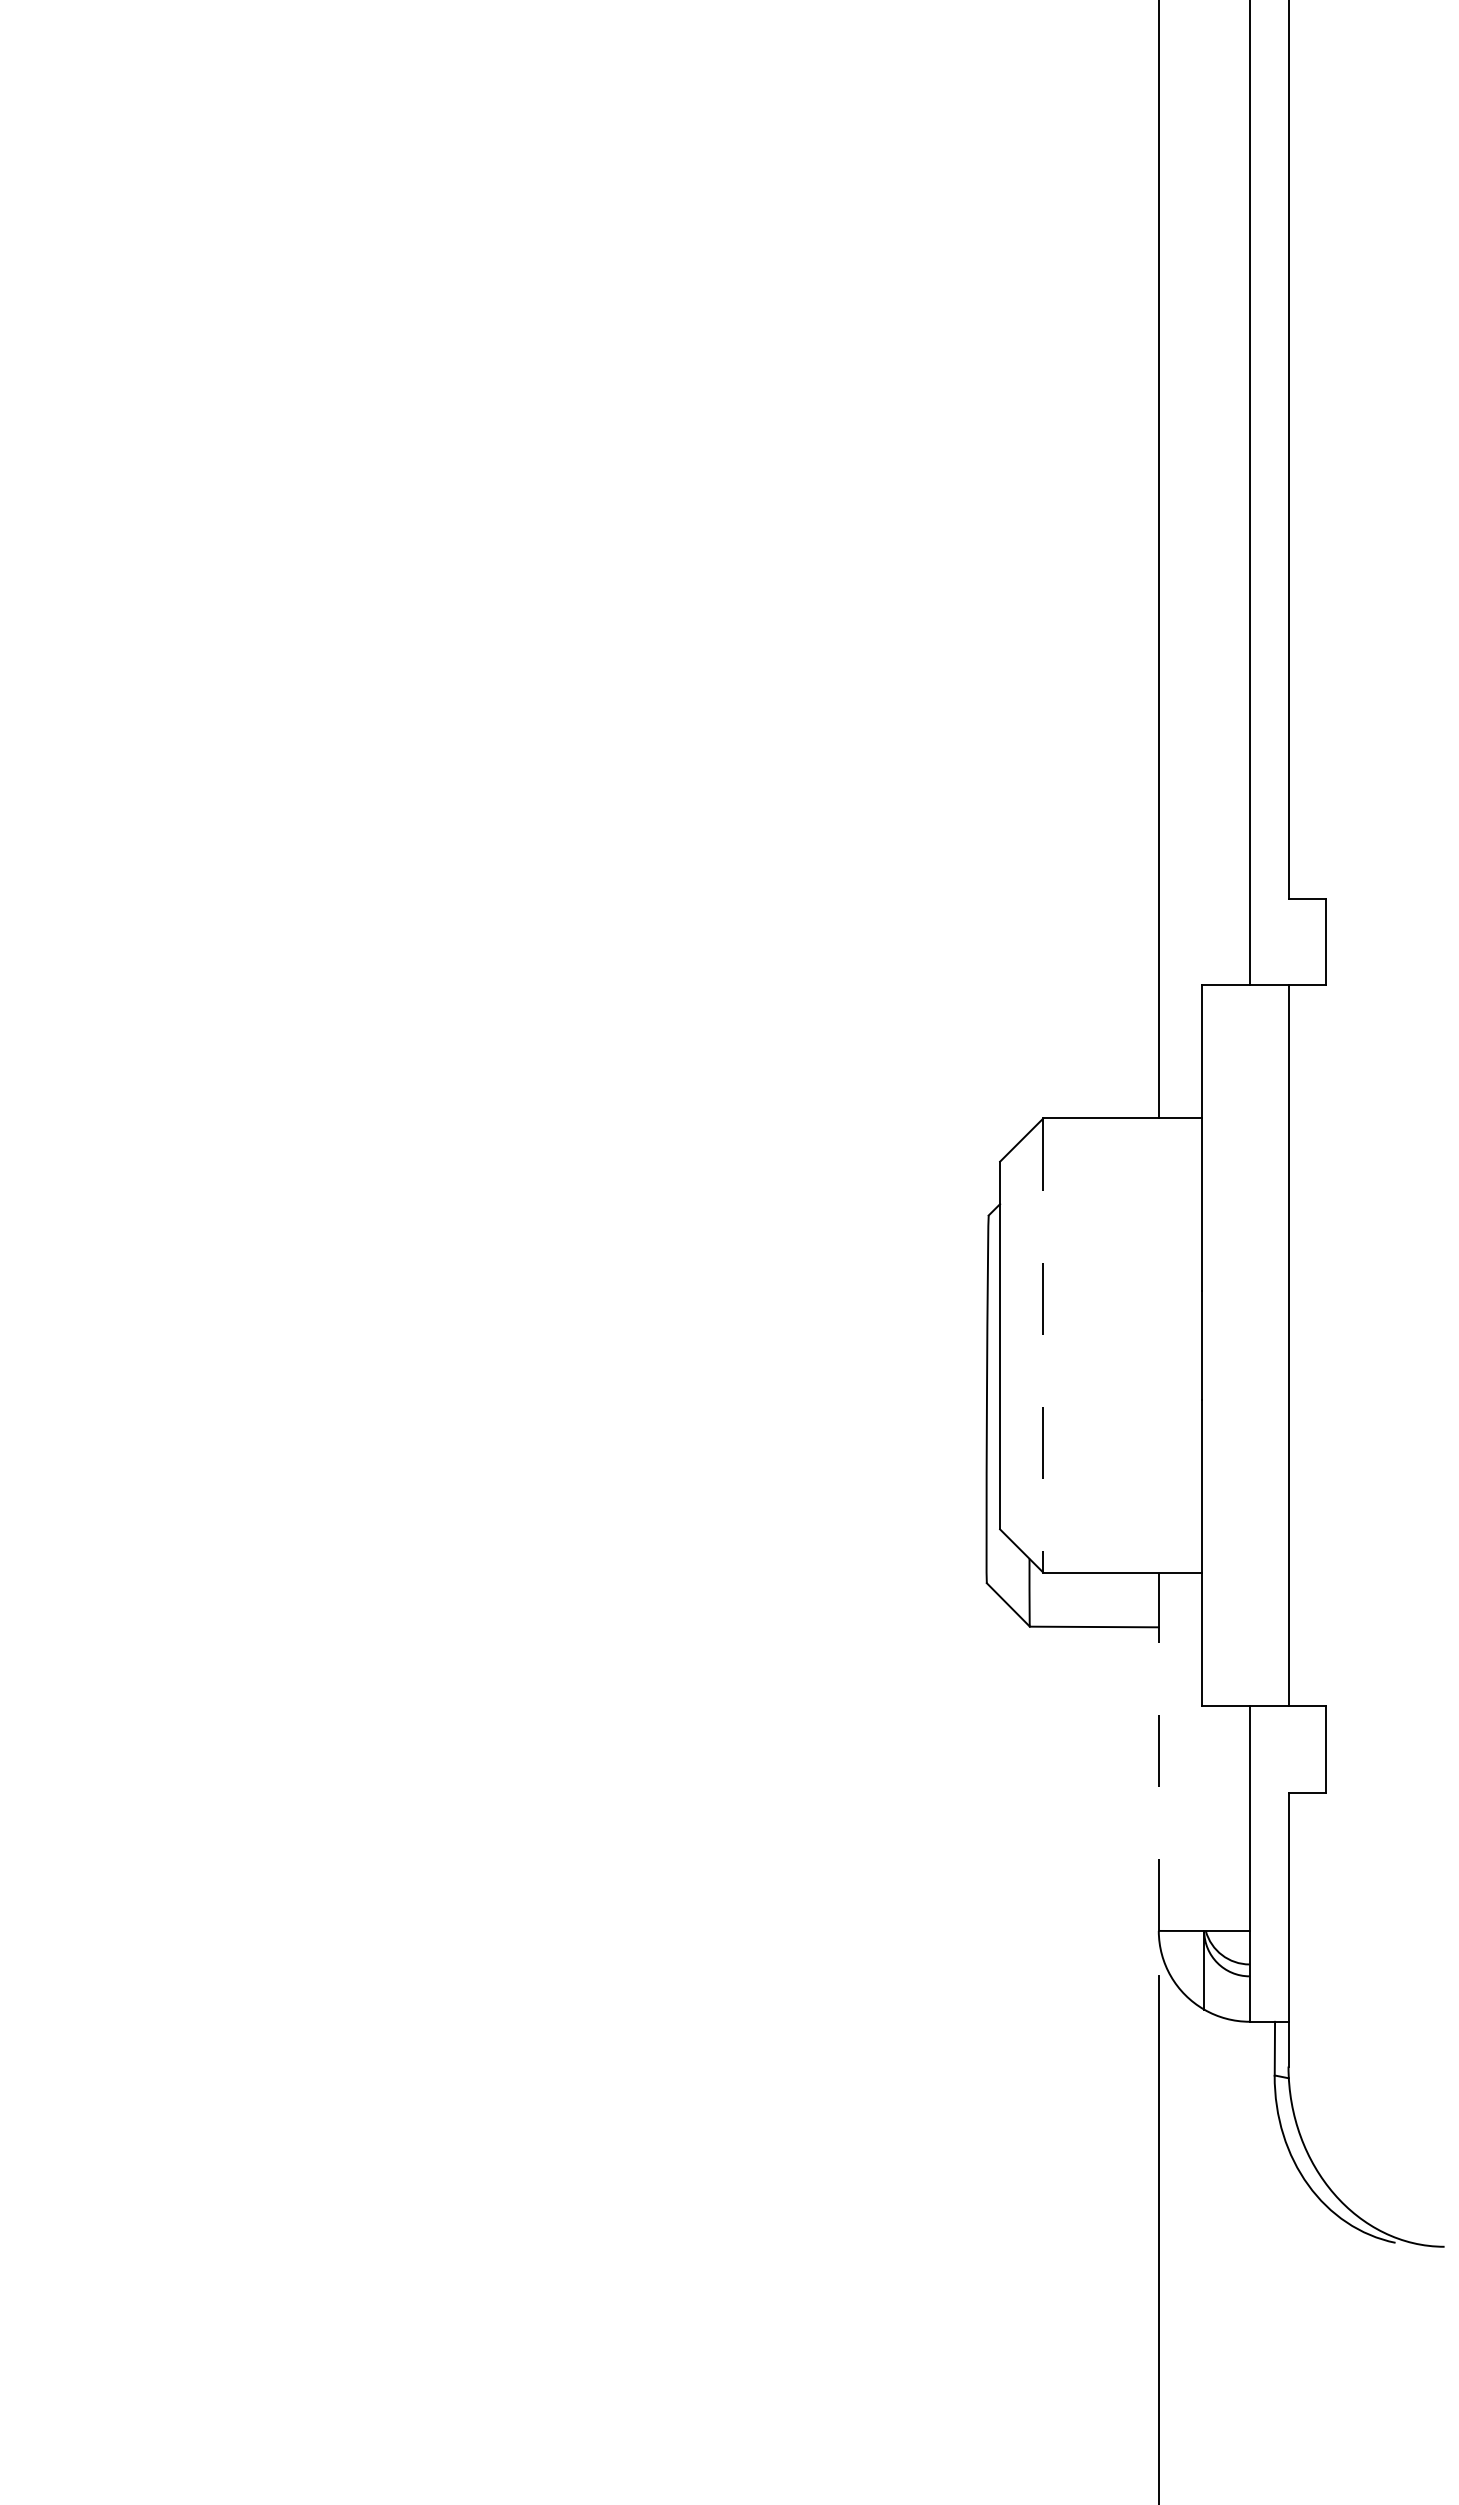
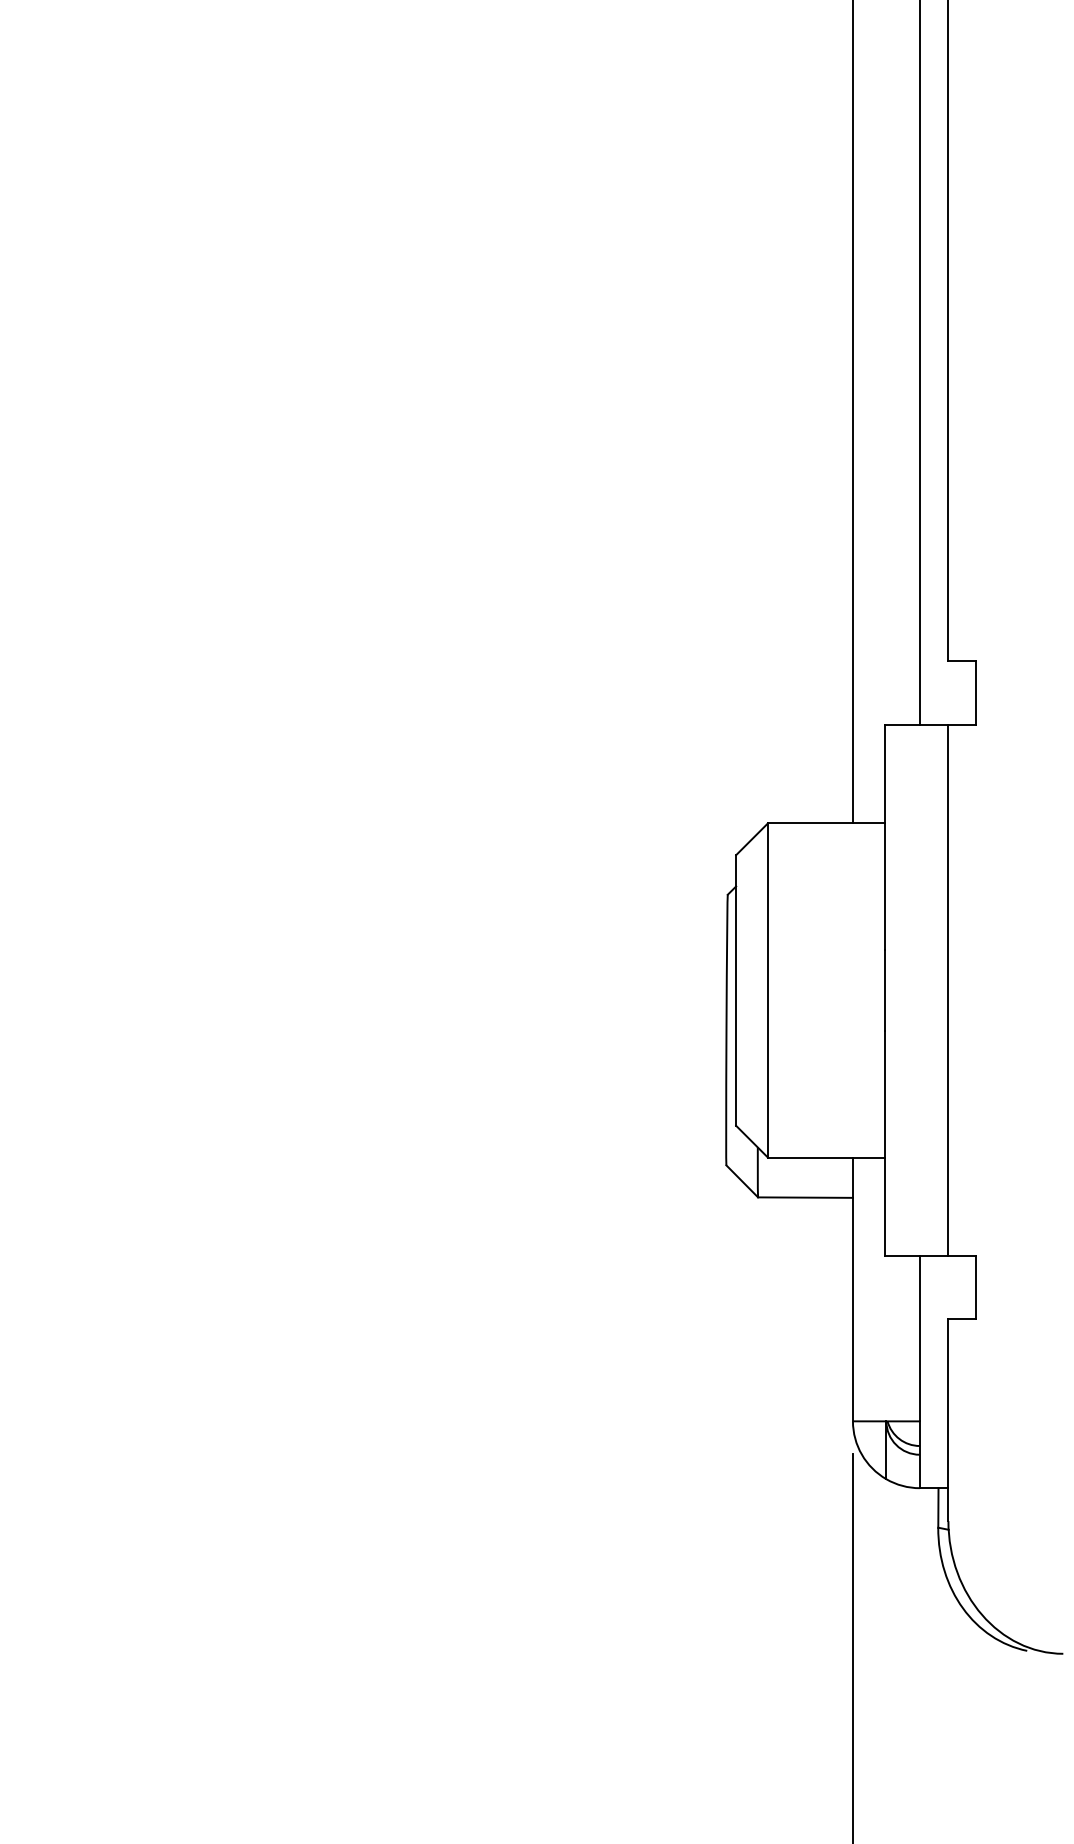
line: (1043, 1346) -> (768, 991), dashed -> solid
line: (1158, 1751) -> (852, 1289), dashed -> solid

